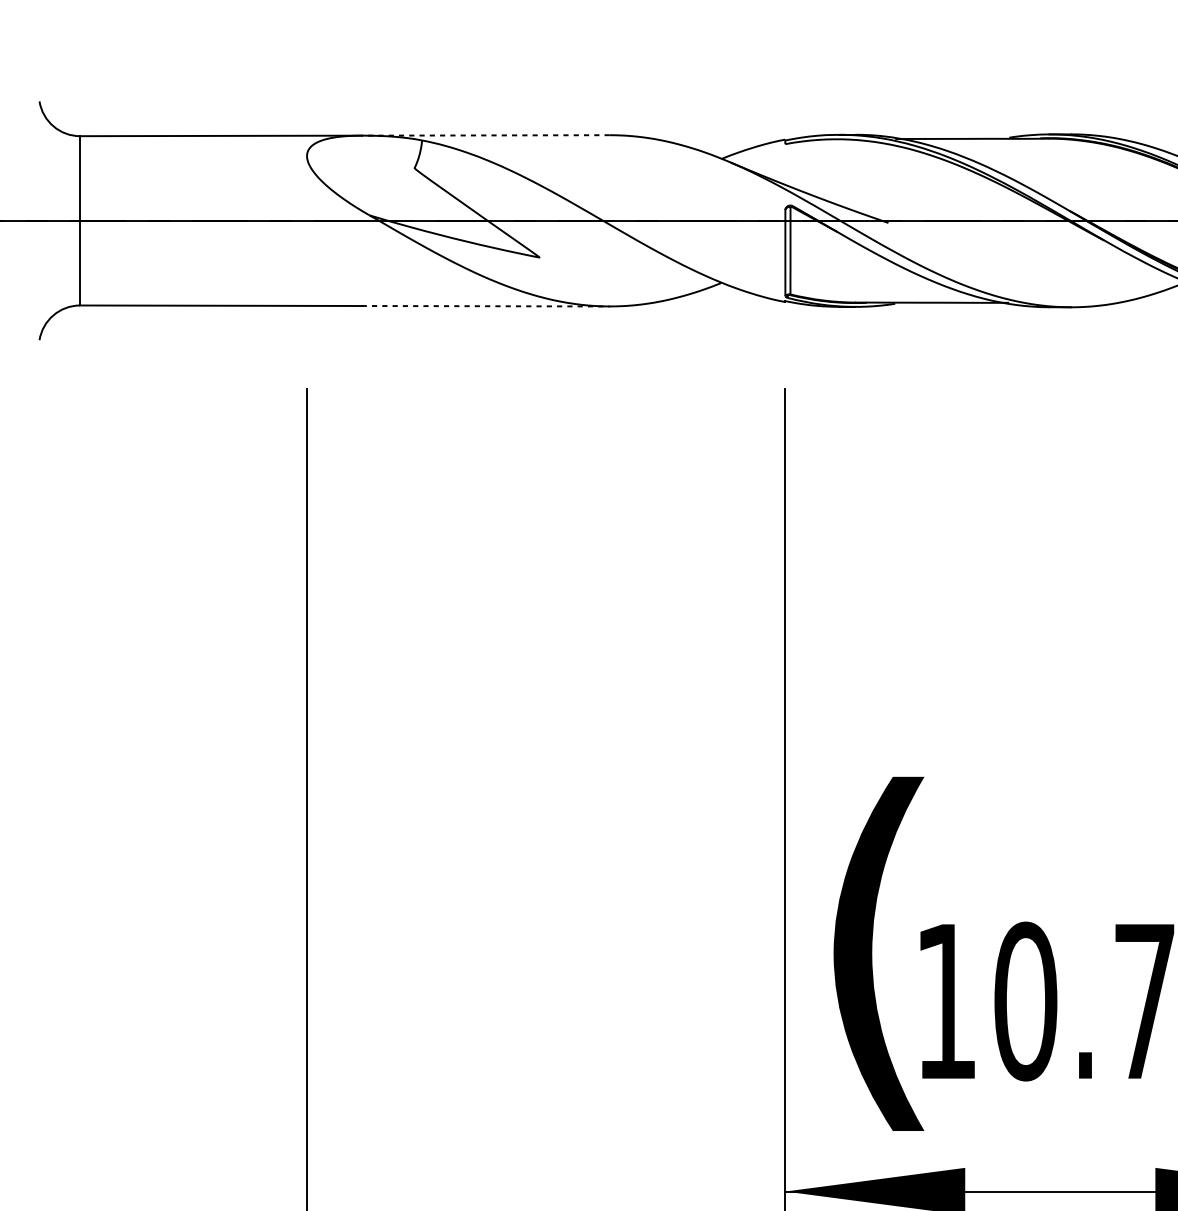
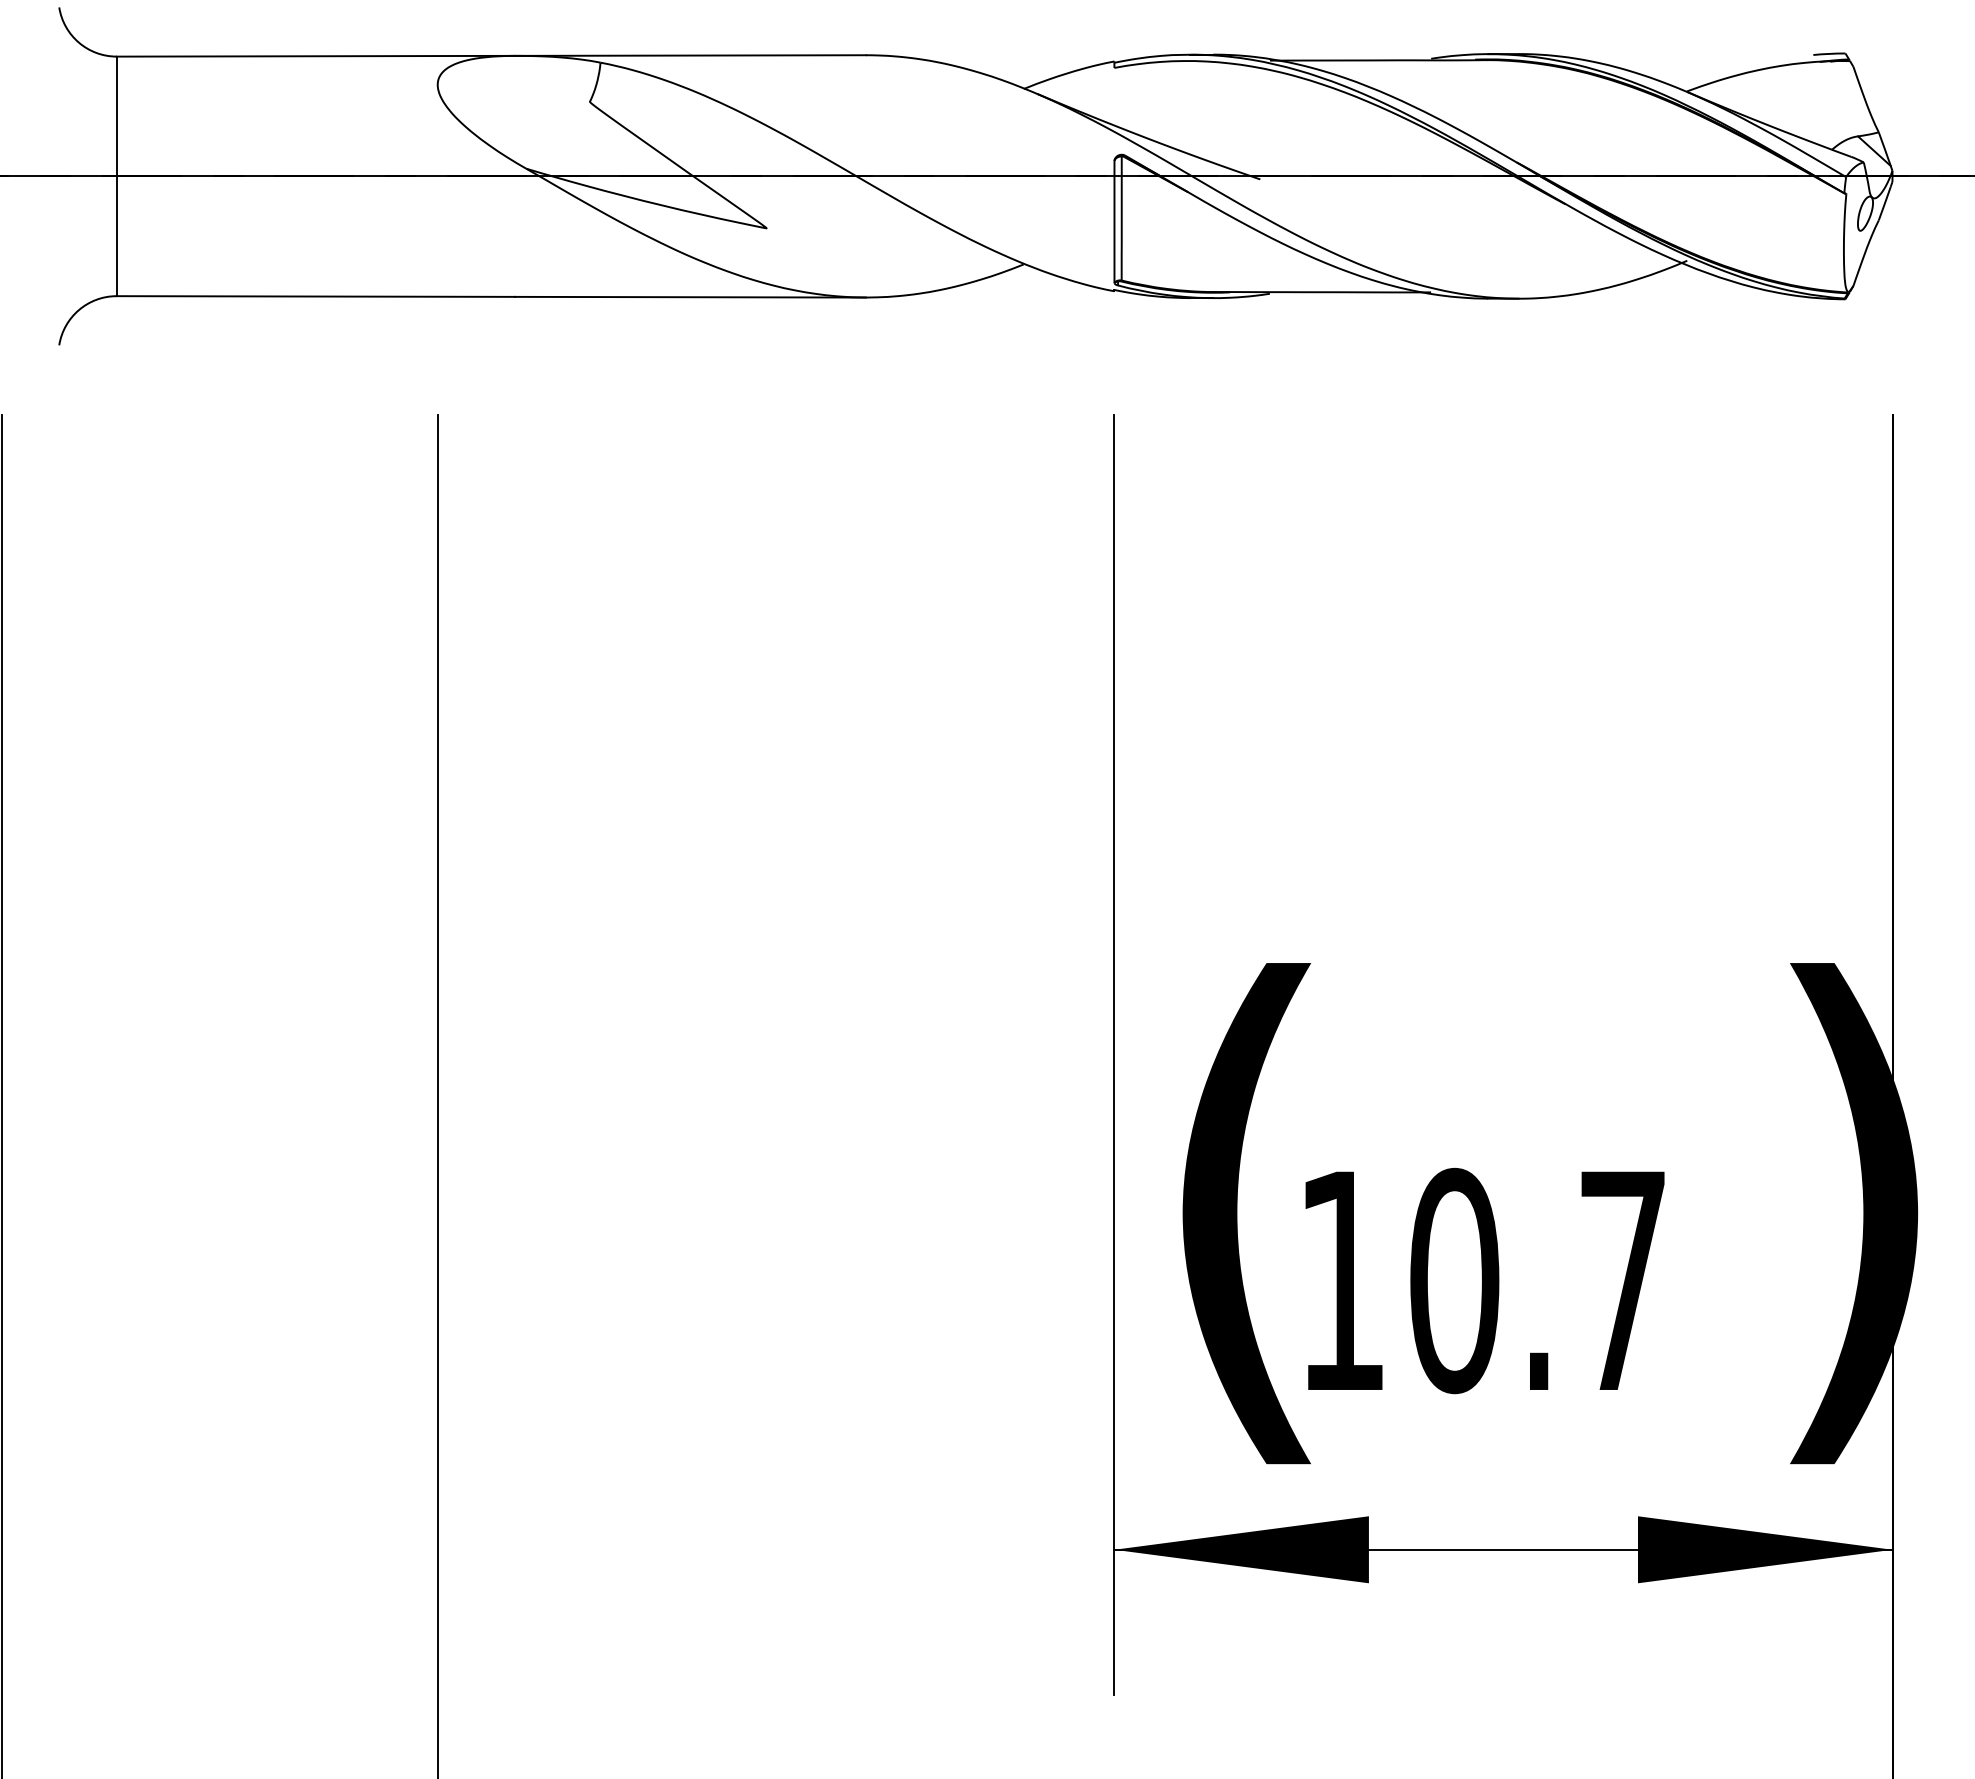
line: (485, 135) -> (690, 55), dashed -> solid
line: (486, 306) -> (691, 297), dashed -> solid

